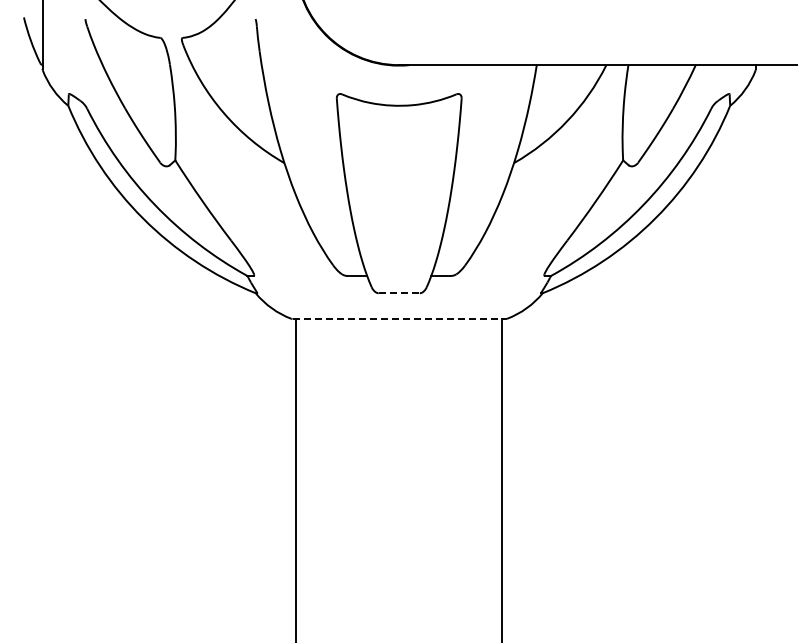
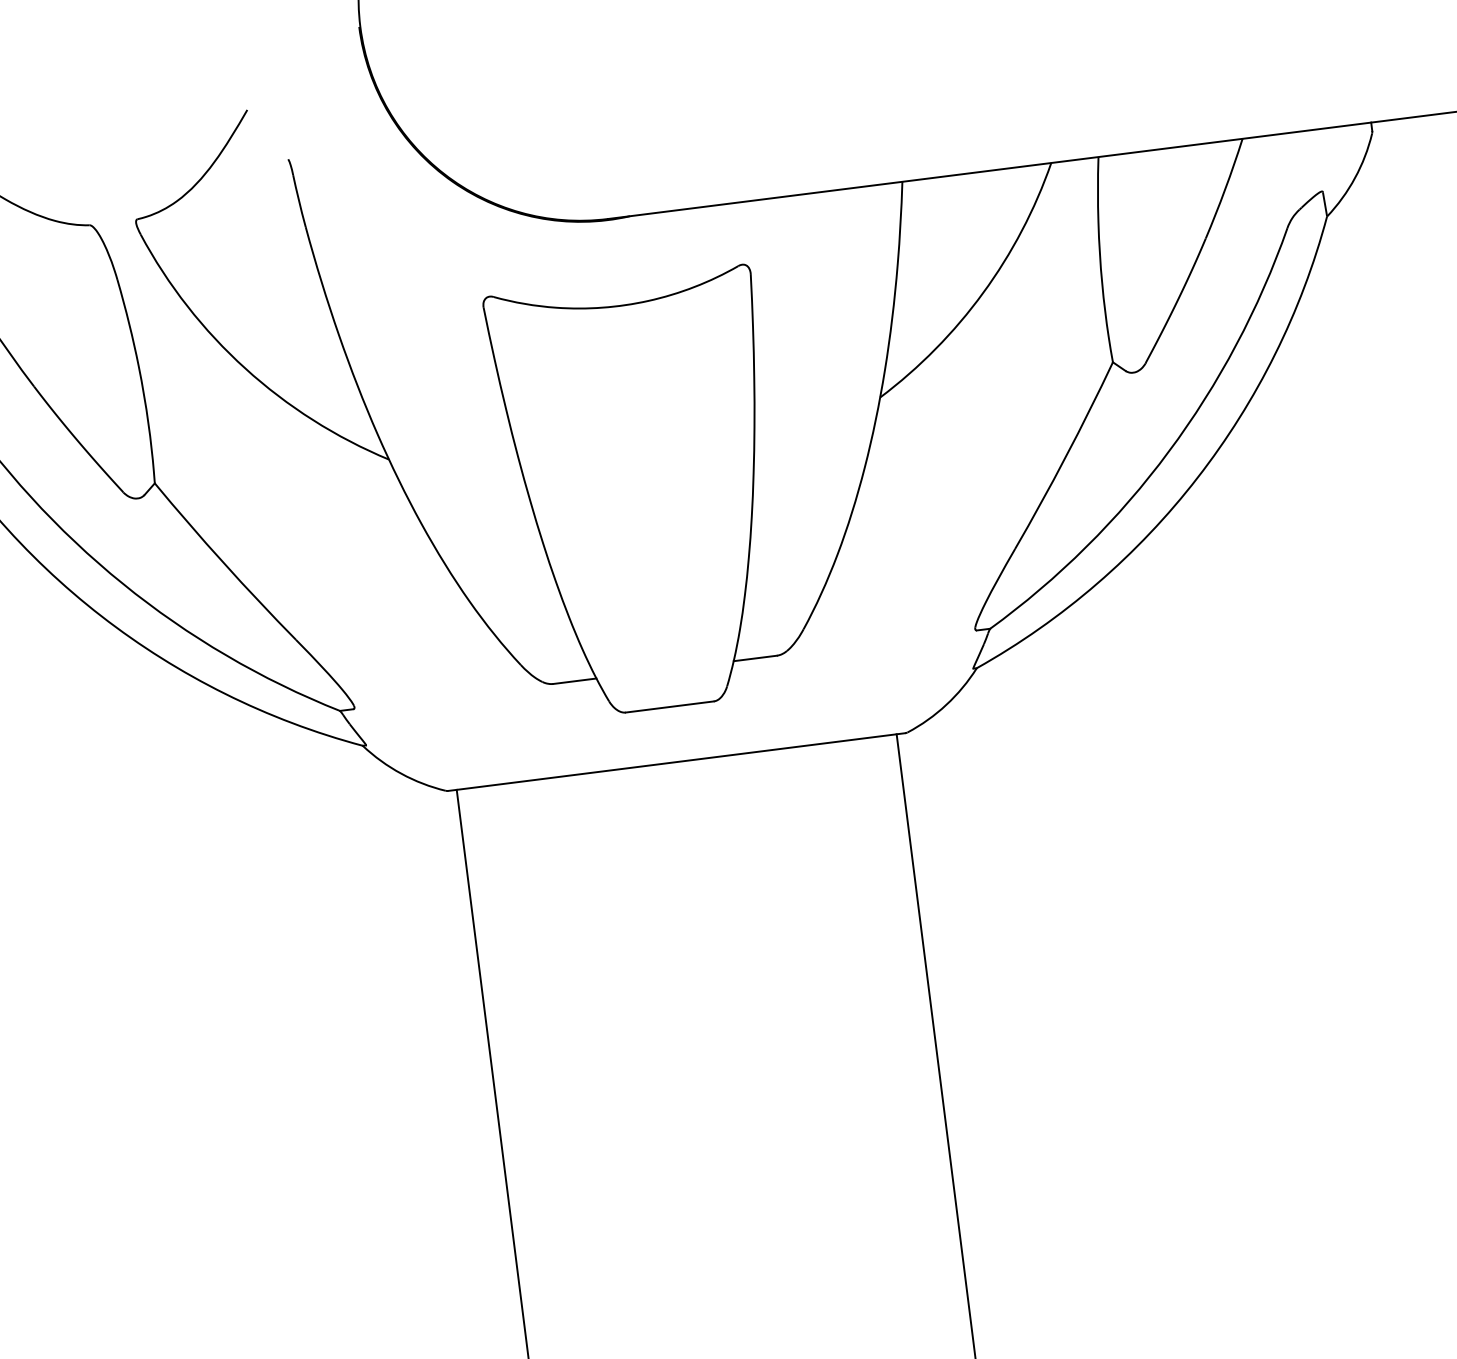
line: (399, 293) -> (670, 707), dashed -> solid
line: (399, 318) -> (677, 760), dashed -> solid

